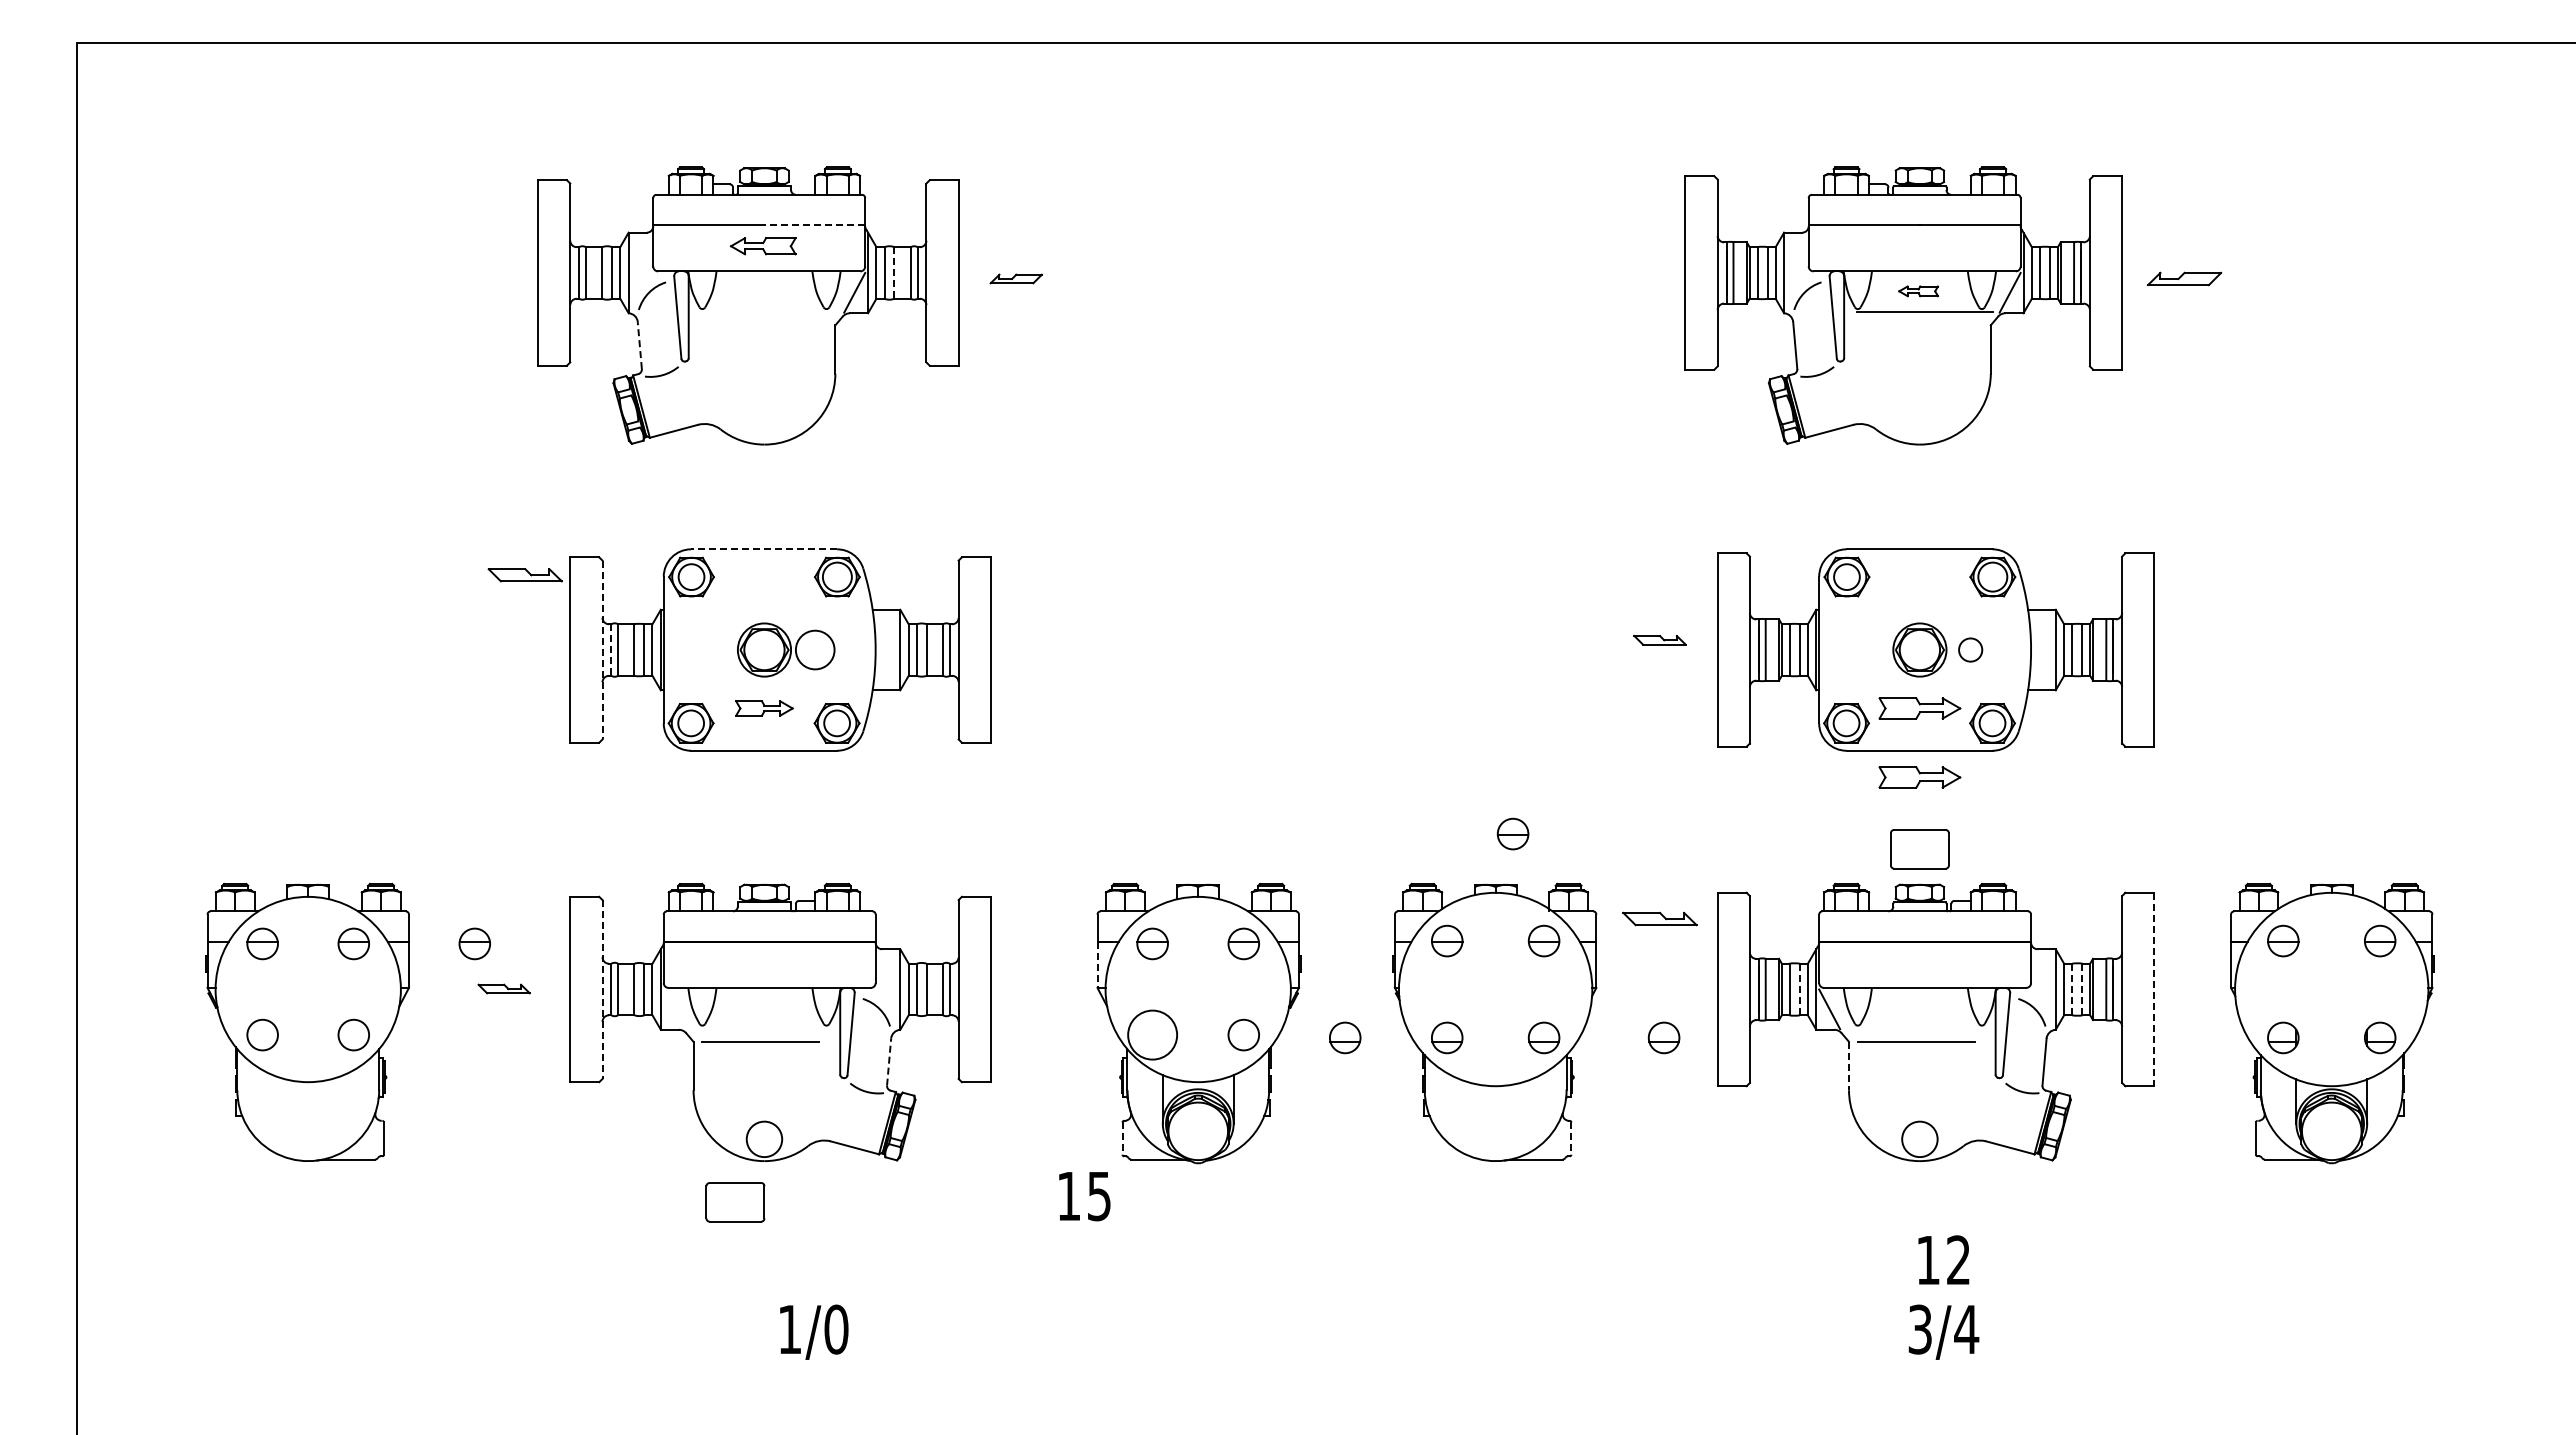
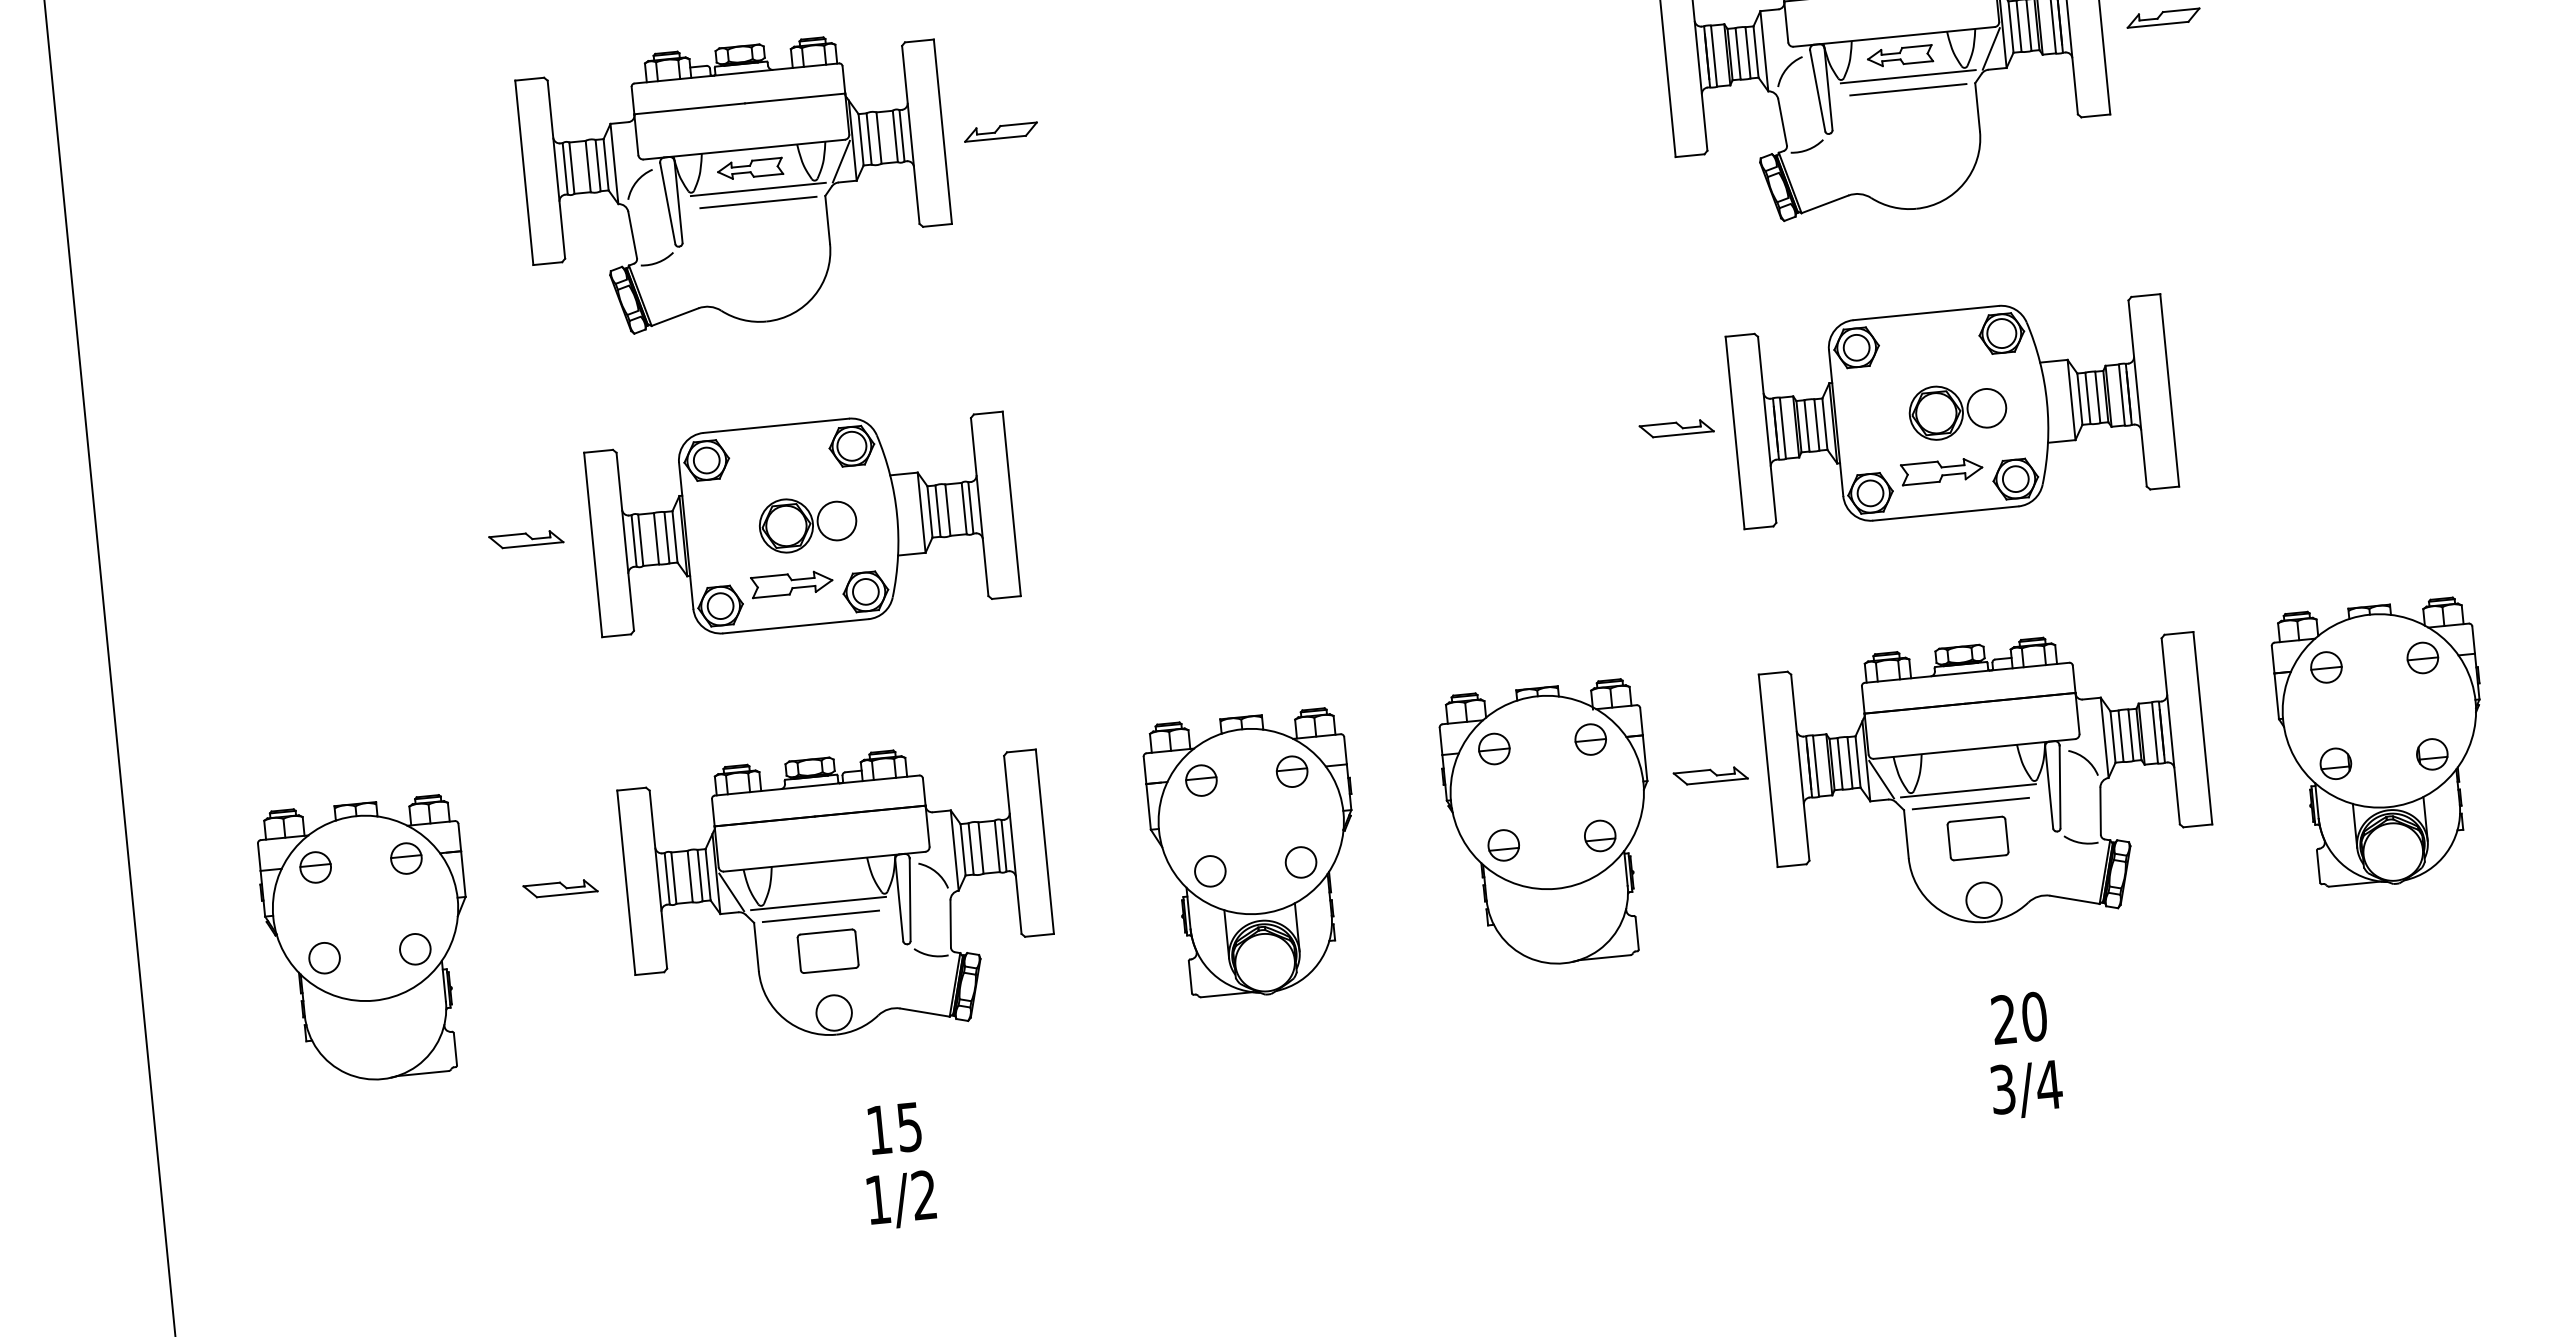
line: (814, 225) -> (794, 98), dashed -> solid
part: (763, 246) -> (750, 169), moved
line: (894, 272) -> (879, 137), dashed -> solid
part: (1015, 278) -> (1000, 131), size x1.43
part: (1918, 291) -> (1899, 56), size x1.67
line: (769, 312) -> (758, 189), added
line: (767, 325) -> (757, 202), added
line: (1923, 325) -> (1908, 89), added
line: (639, 345) -> (632, 235), dashed -> solid
line: (764, 549) -> (776, 425), dashed -> solid
part: (524, 575) -> (525, 539), moved
part: (1659, 640) -> (1676, 429), size x1.43
circle: (1970, 649) -> (1986, 407), size x1.67
line: (602, 650) -> (625, 542), dashed -> solid
line: (611, 650) -> (634, 541), dashed -> solid
part: (764, 708) -> (792, 584), size x1.43
part: (1919, 777) -> (1948, 540), removed
part: (1512, 833) -> (1548, 635), removed
part: (1919, 849) -> (1977, 838), moved
part: (1659, 918) -> (1710, 775), moved
part: (474, 943) -> (526, 846), removed
line: (1097, 964) -> (1148, 806), dashed -> solid
part: (503, 988) -> (559, 888), size x1.43
line: (1799, 989) -> (1849, 762), dashed -> solid
line: (2072, 989) -> (2121, 736), dashed -> solid
line: (2082, 989) -> (2131, 735), dashed -> solid
line: (2154, 989) -> (2202, 728), dashed -> solid
line: (602, 990) -> (658, 880), dashed -> solid
line: (673, 1009) -> (730, 892), added
line: (759, 1028) -> (818, 903), added
line: (1914, 1028) -> (1967, 790), added
circle: (1152, 1034) -> (1210, 870), size x0.62
part: (1345, 1037) -> (1402, 854), removed
part: (1663, 1037) -> (1718, 823), removed
line: (889, 1062) -> (951, 924), dashed -> solid
line: (1849, 1066) -> (1906, 834), dashed -> solid
line: (1122, 1139) -> (1190, 978), dashed -> solid
line: (1571, 1139) -> (1637, 934), dashed -> solid
text: (1084, 1196) -> (894, 1128), moved
part: (735, 1202) -> (828, 951), moved
text: (1943, 1260) -> (2019, 1018), 12 -> 20
text: (836, 1329) -> (924, 1195), 1/0 -> 1/2

